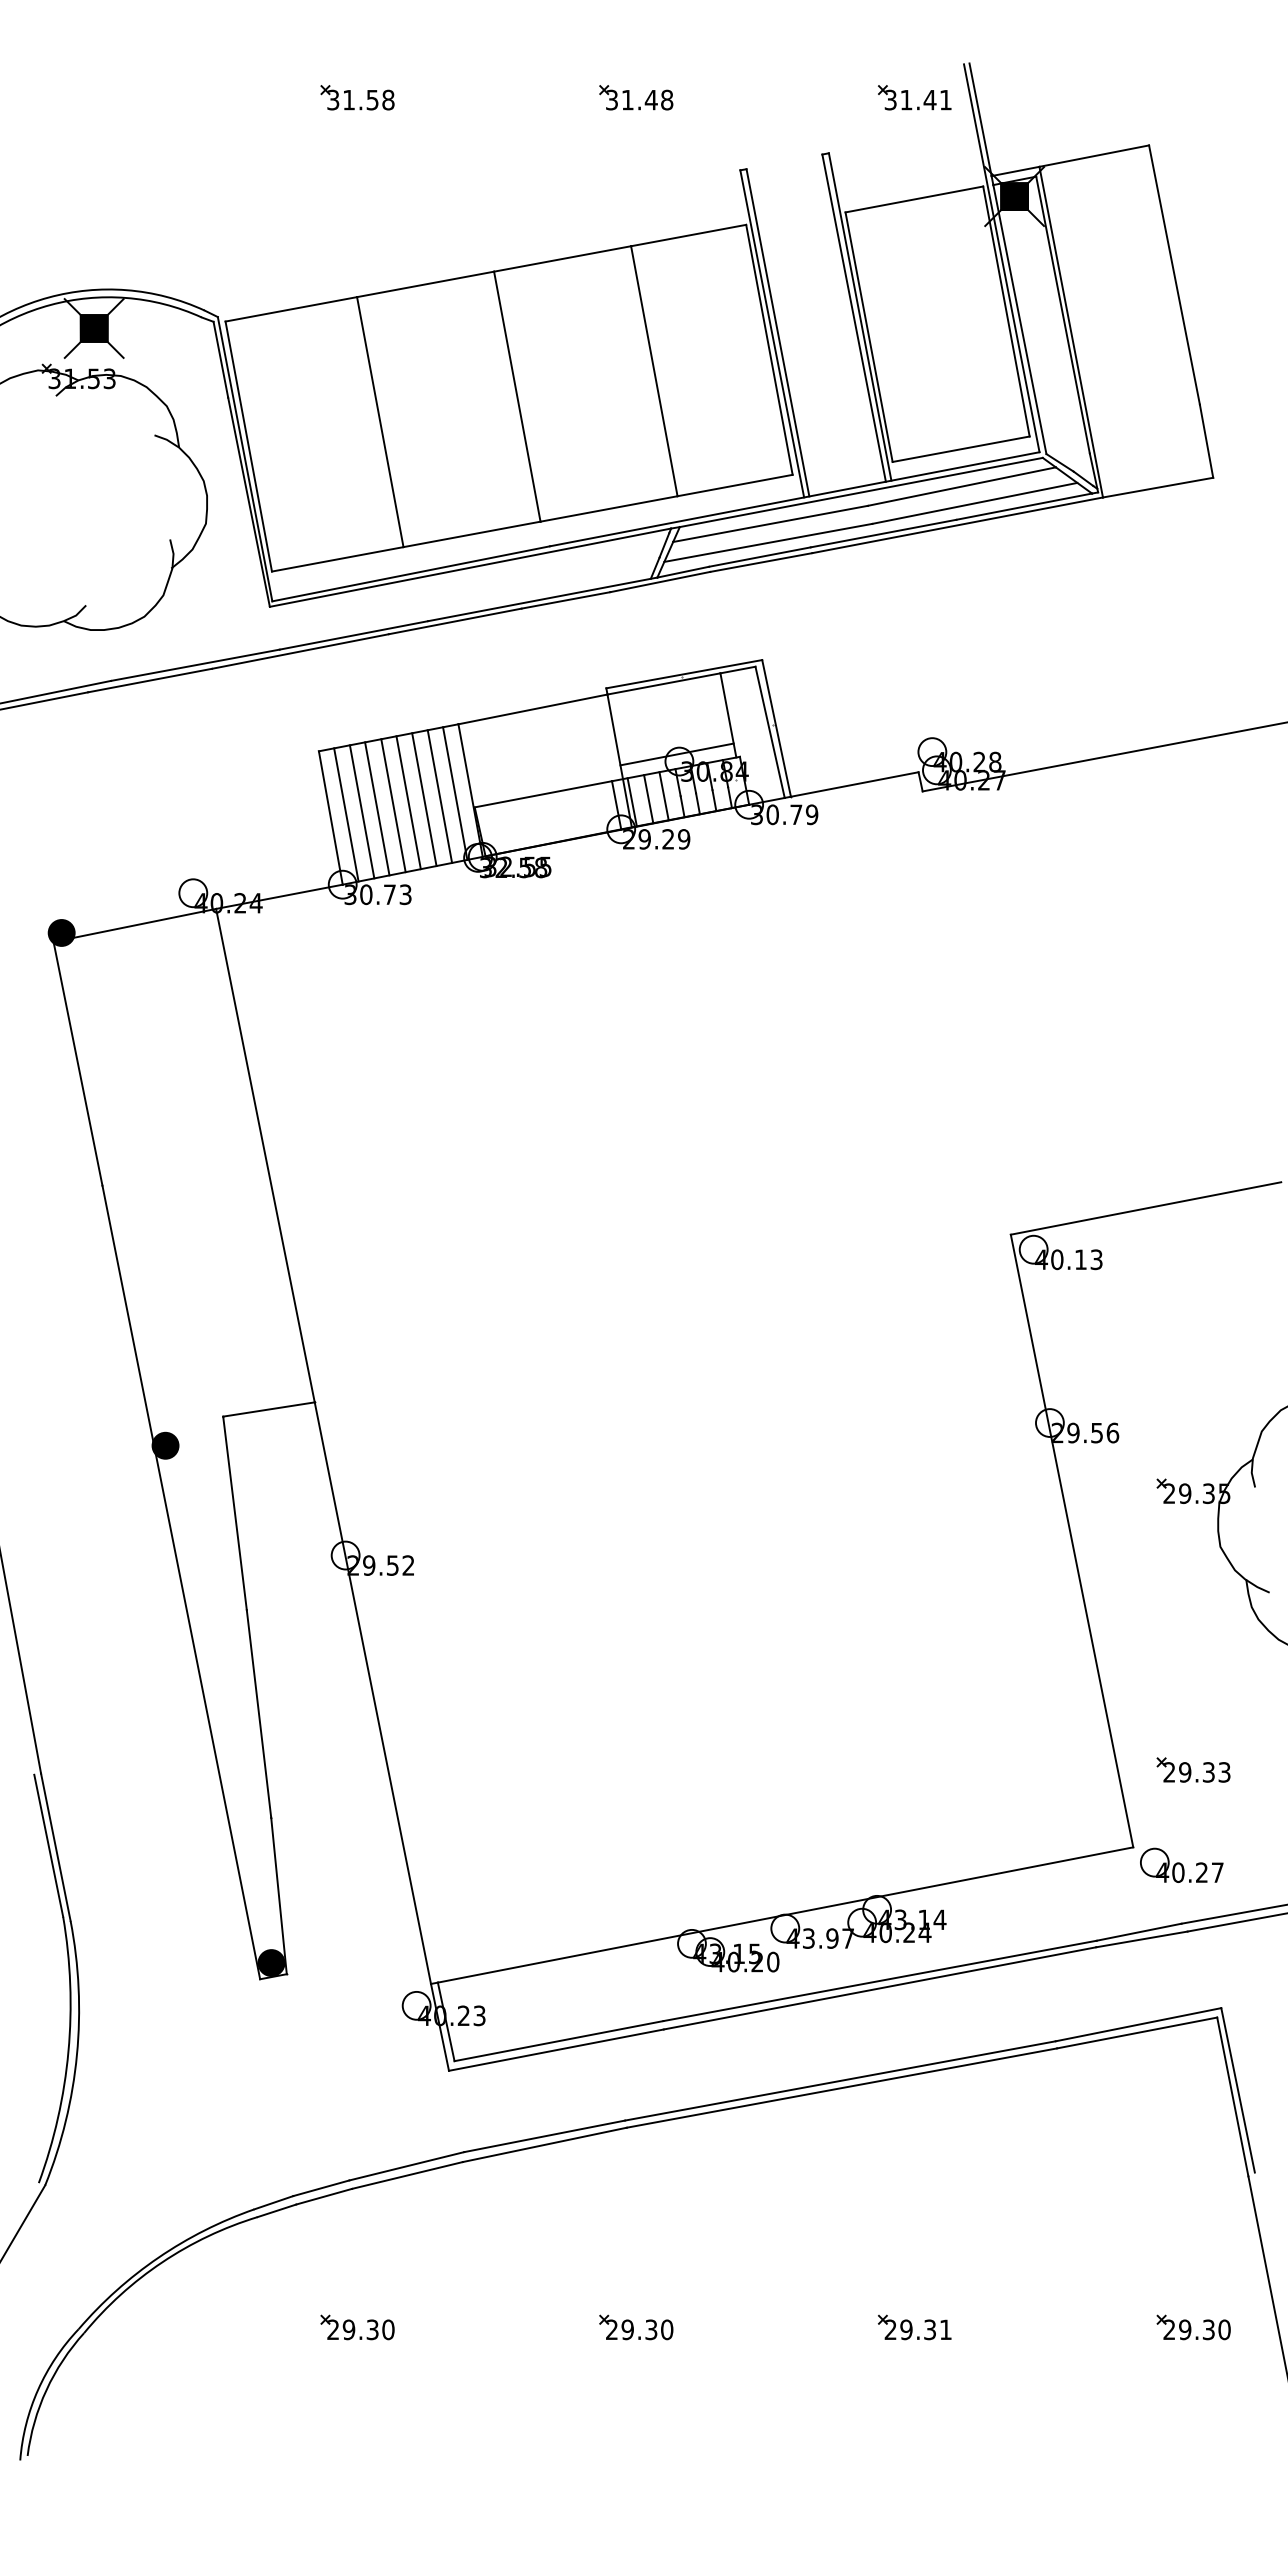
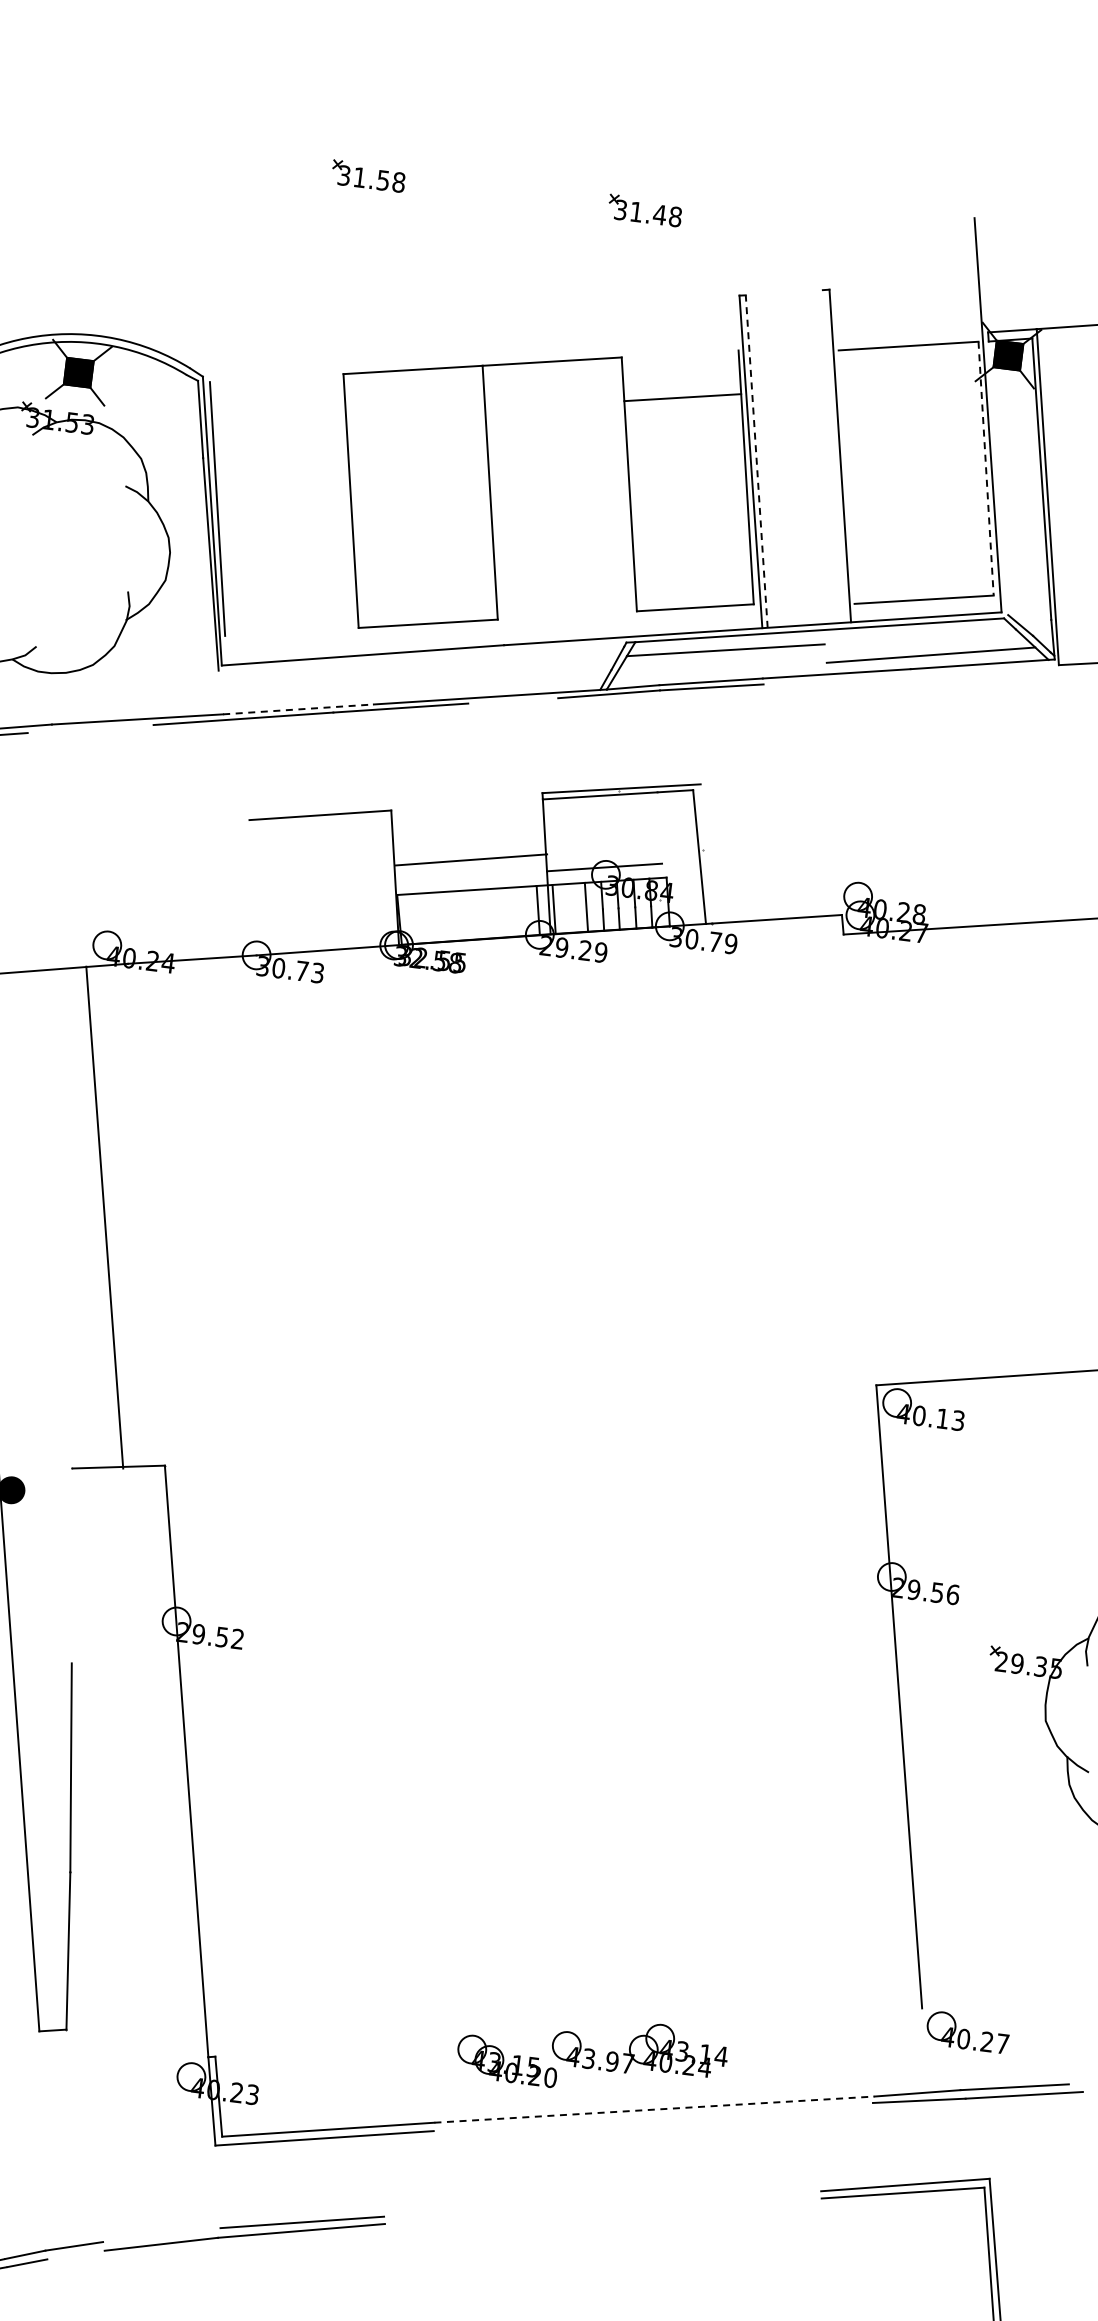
part: (914, 97) -> (921, 244), removed
line: (980, 119) -> (984, 274), removed
line: (688, 235) -> (682, 397), moved
line: (291, 309) -> (276, 378), removed
line: (1006, 312) -> (986, 469), solid -> dashed
line: (853, 317) -> (833, 455), removed
line: (1019, 319) -> (998, 478), removed
line: (777, 332) -> (756, 461), solid -> dashed
line: (868, 336) -> (846, 476), removed
line: (961, 486) -> (919, 636), removed
line: (608, 508) -> (566, 614), removed
line: (957, 525) -> (911, 674), removed
line: (768, 542) -> (721, 668), removed
line: (337, 559) -> (291, 632), removed
line: (470, 567) -> (422, 656), removed
line: (565, 600) -> (512, 700), removed
line: (353, 635) -> (298, 709), solid -> dashed
line: (150, 680) -> (91, 729), removed
line: (532, 709) -> (470, 859), moved
line: (728, 715) -> (660, 835), removed
line: (776, 728) -> (706, 854), removed
line: (455, 793) -> (379, 878), removed
line: (439, 796) -> (363, 879), removed
line: (424, 799) -> (348, 880), removed
line: (648, 799) -> (570, 908), removed
line: (408, 802) -> (332, 881), removed
line: (393, 805) -> (316, 883), removed
line: (377, 808) -> (300, 884), removed
line: (361, 811) -> (284, 885), removed
line: (346, 814) -> (269, 886), removed
line: (330, 817) -> (252, 887), removed
line: (265, 1155) -> (104, 1217), moved
line: (234, 1513) -> (71, 1566), removed
part: (1193, 1769) -> (991, 1938), removed
line: (785, 1914) -> (568, 2032), removed
fill: (271, 1963) -> (52, 2017), removed
line: (880, 1980) -> (654, 2109), solid -> dashed
line: (879, 1988) -> (652, 2117), removed
line: (840, 2080) -> (602, 2203), removed
line: (841, 2087) -> (602, 2210), removed
line: (406, 2166) -> (161, 2235), removed
line: (324, 2196) -> (76, 2254), removed

